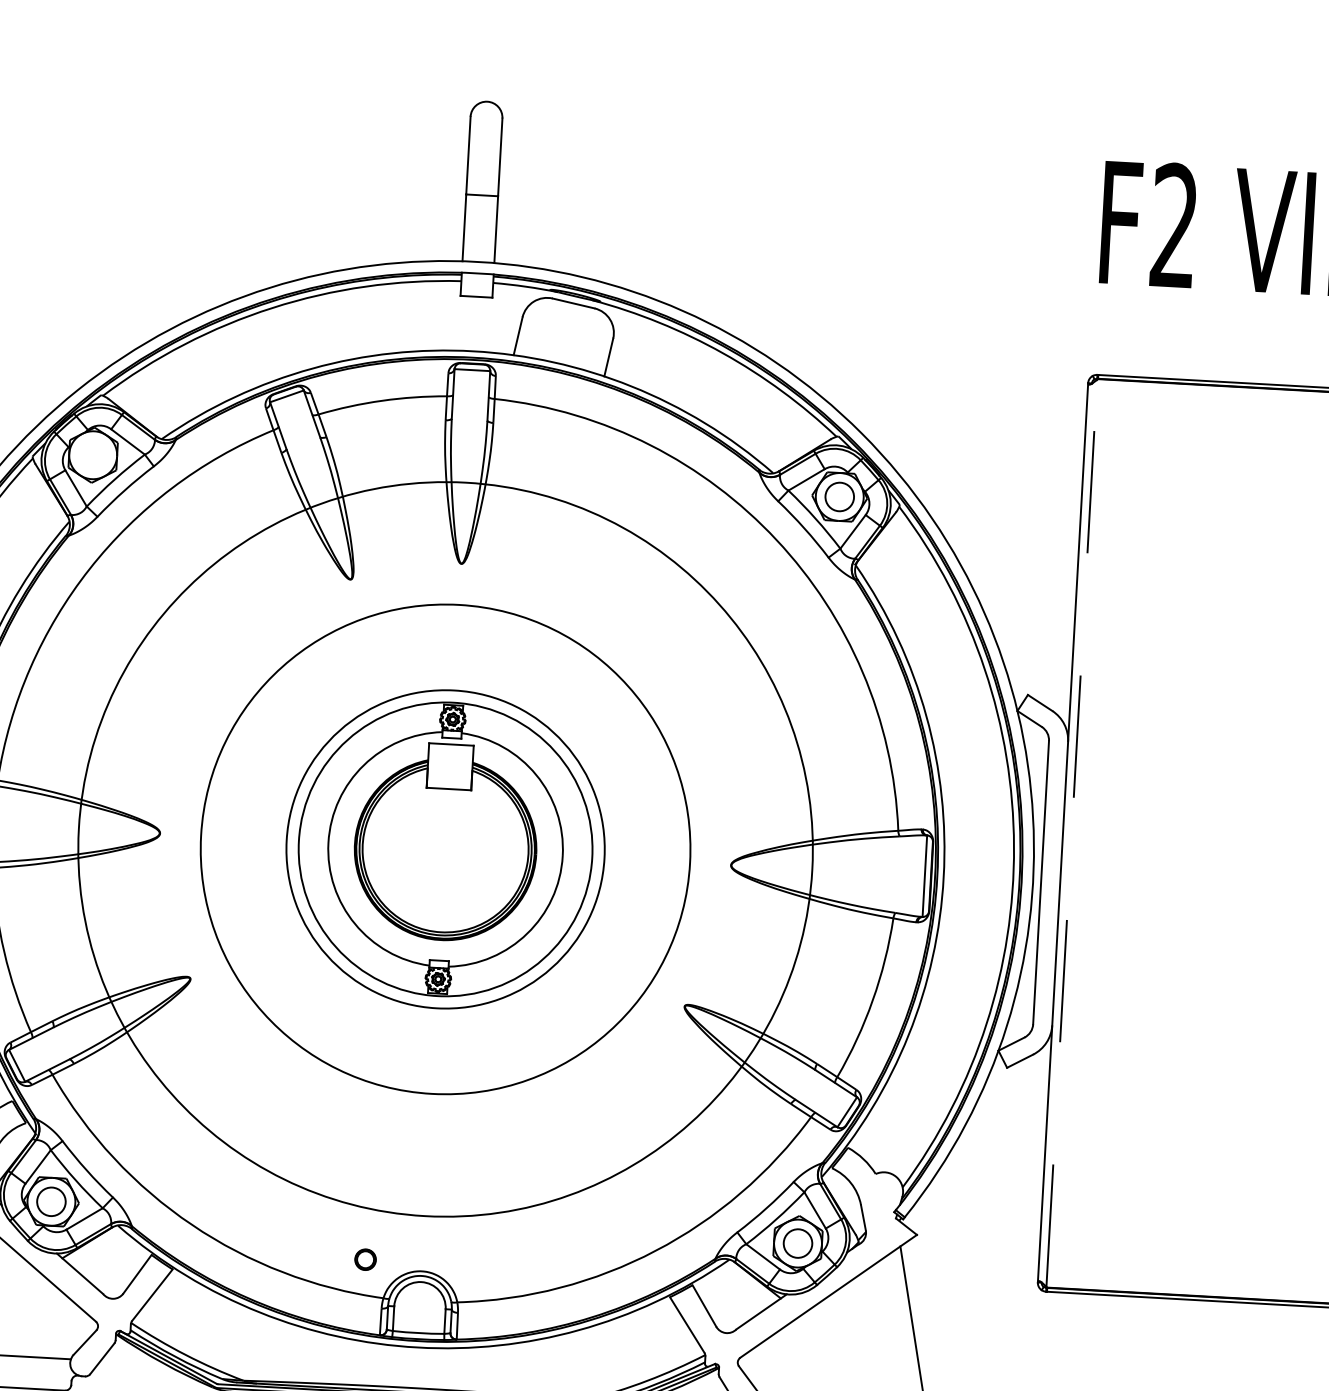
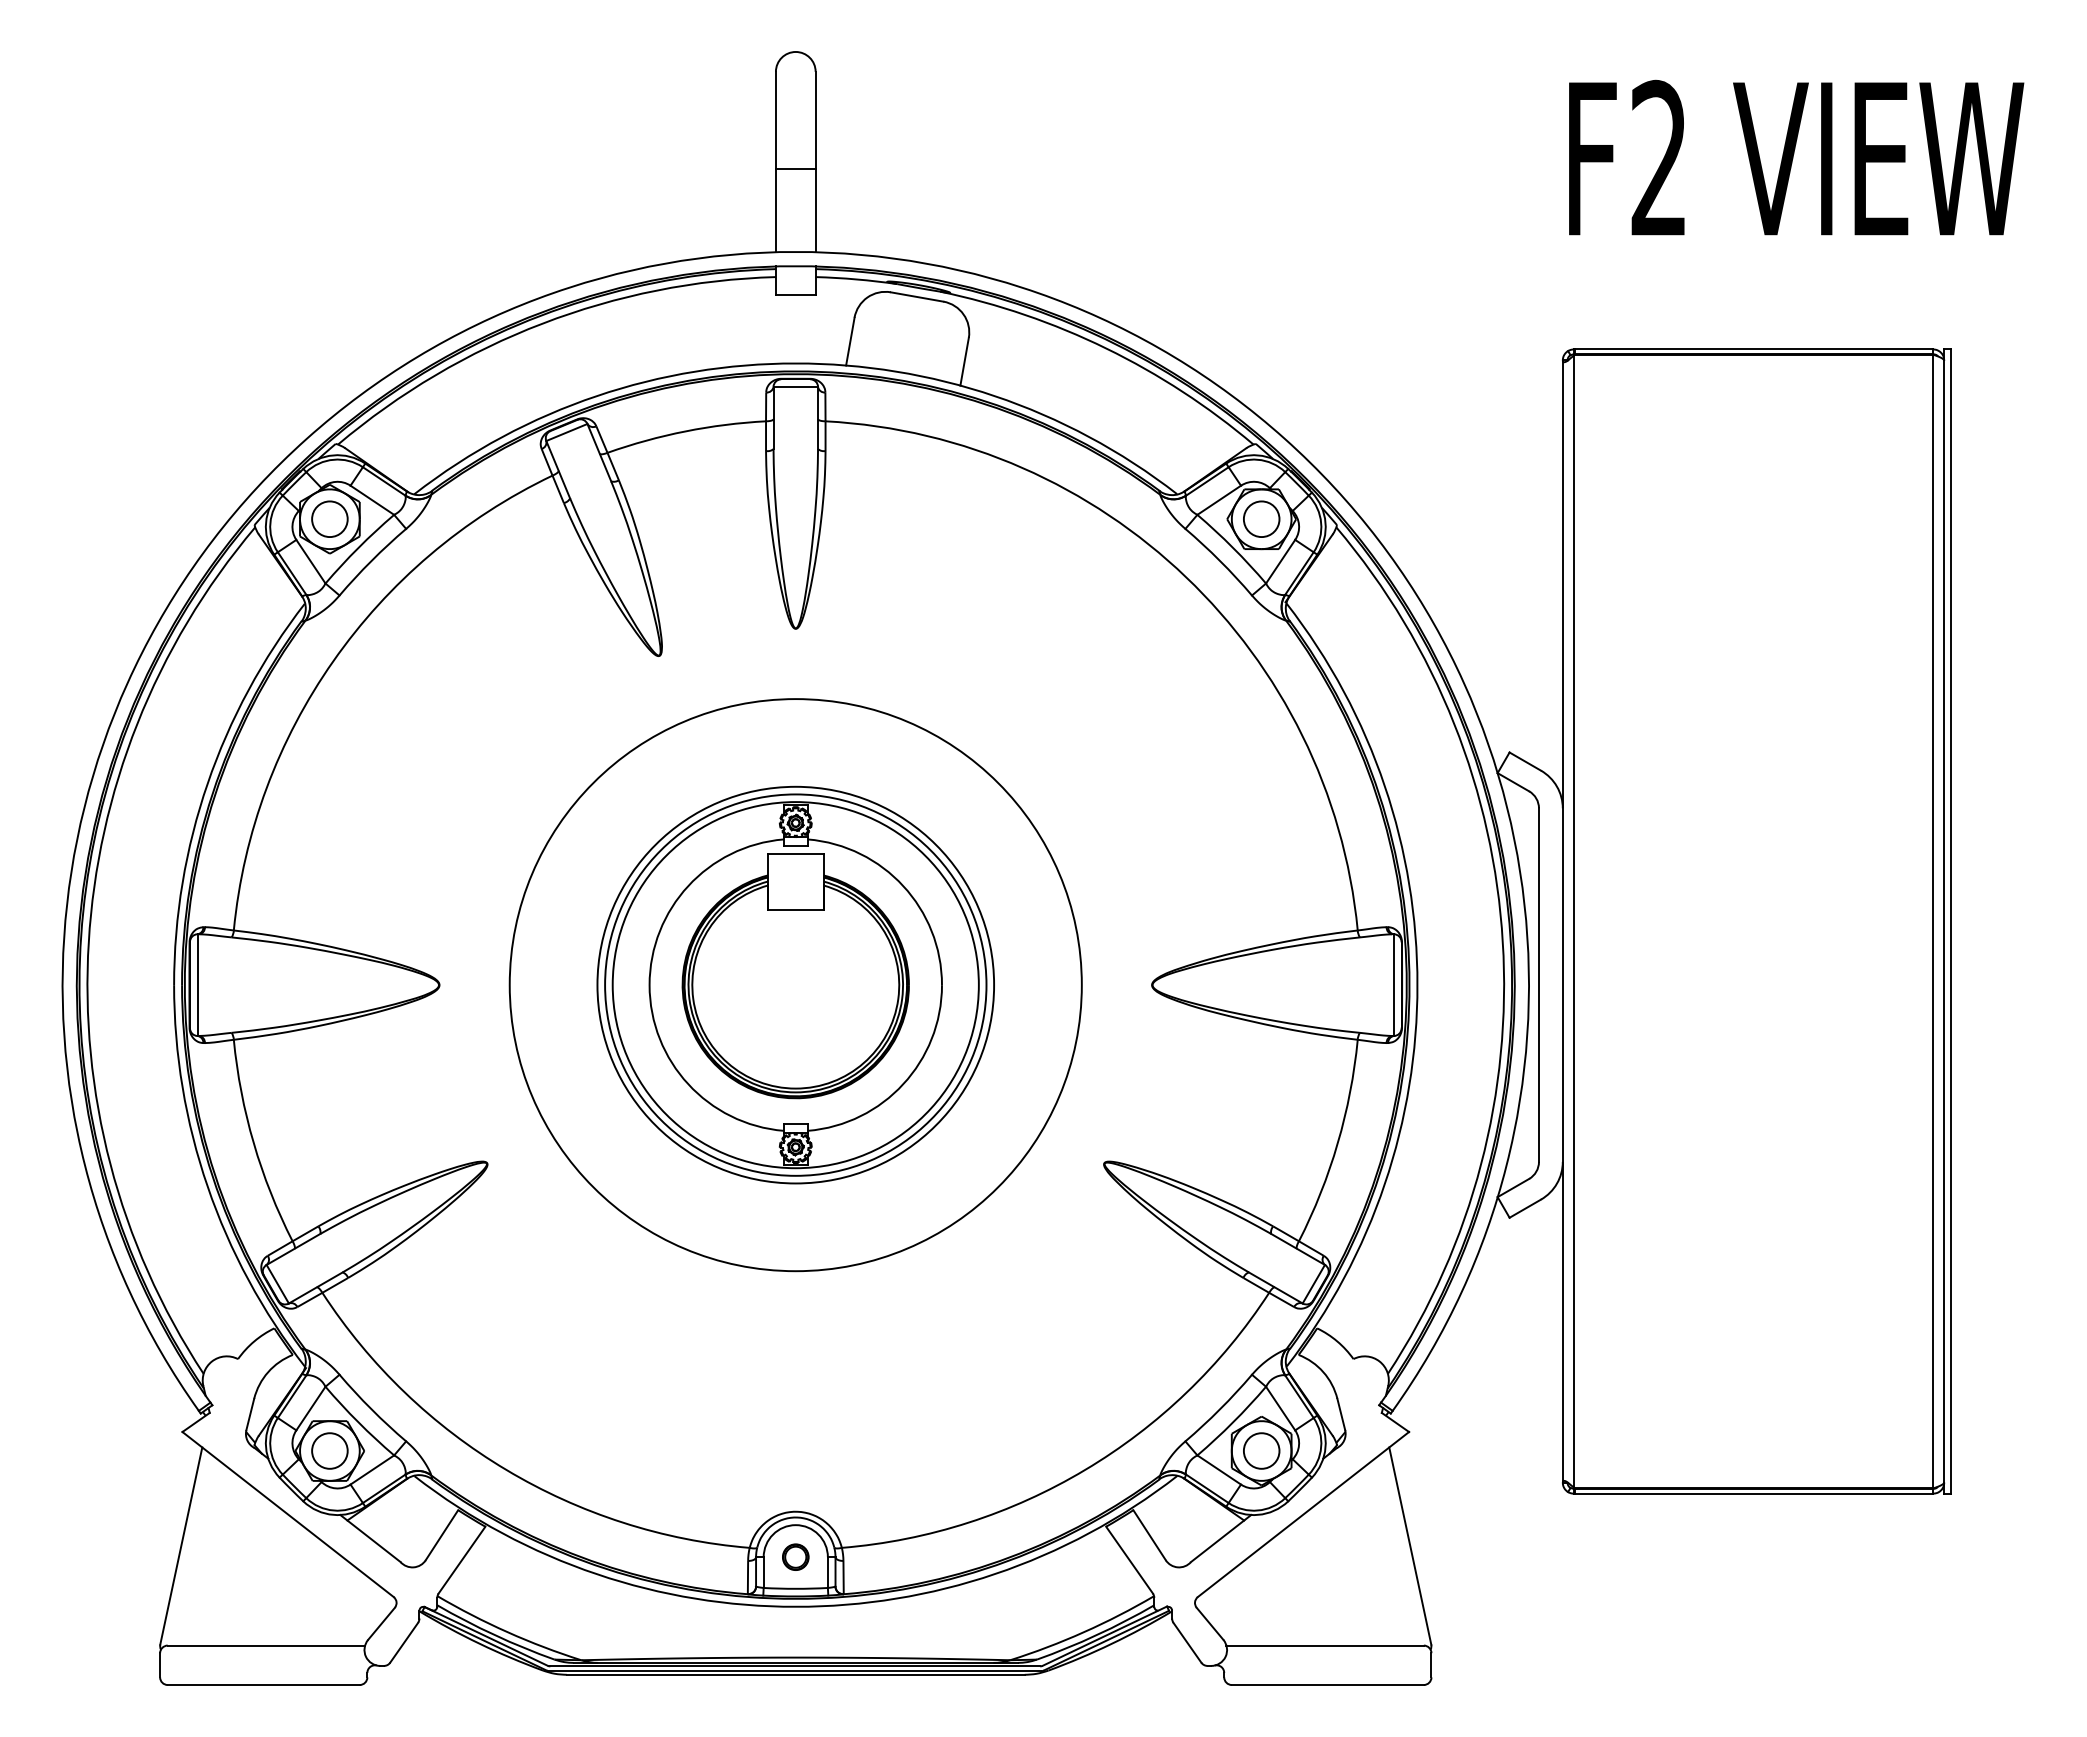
circle: (92, 454) -> (329, 518), added
line: (1071, 833) -> (1573, 921), dashed -> solid
circle: (445, 848) -> (795, 984), size x0.62
circle: (445, 849) -> (795, 985), size x0.62
part: (365, 1259) -> (795, 1556), moved

